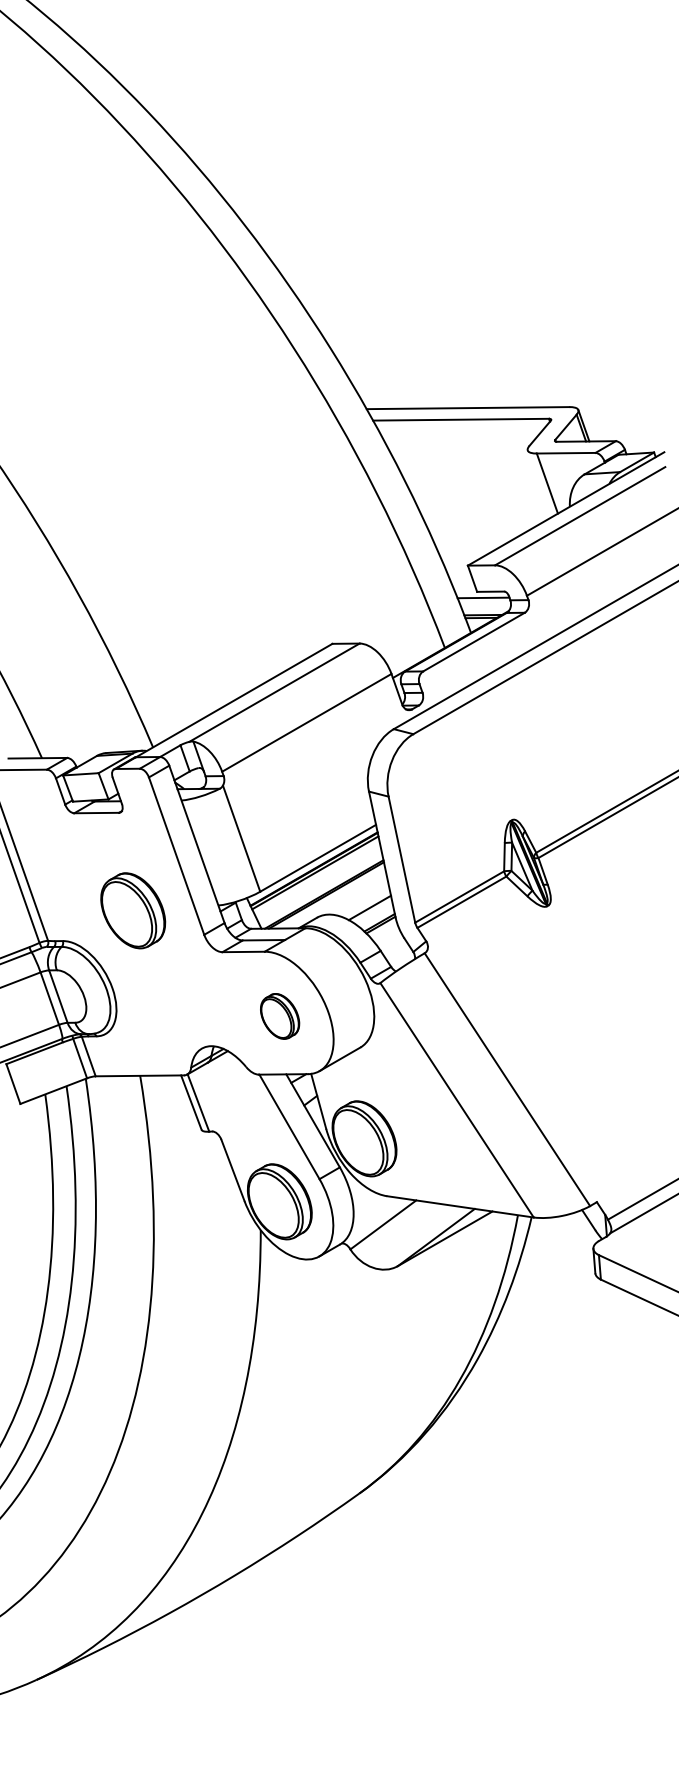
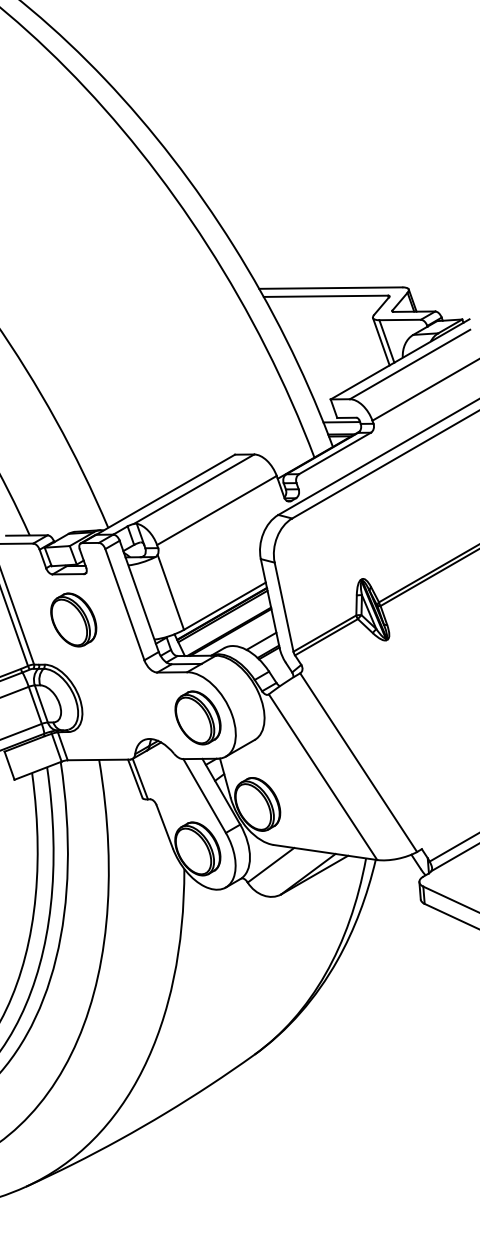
line: (539, 483) -> (381, 341), added
part: (133, 910) -> (73, 619), moved
part: (279, 1016) -> (197, 718), size x1.67

